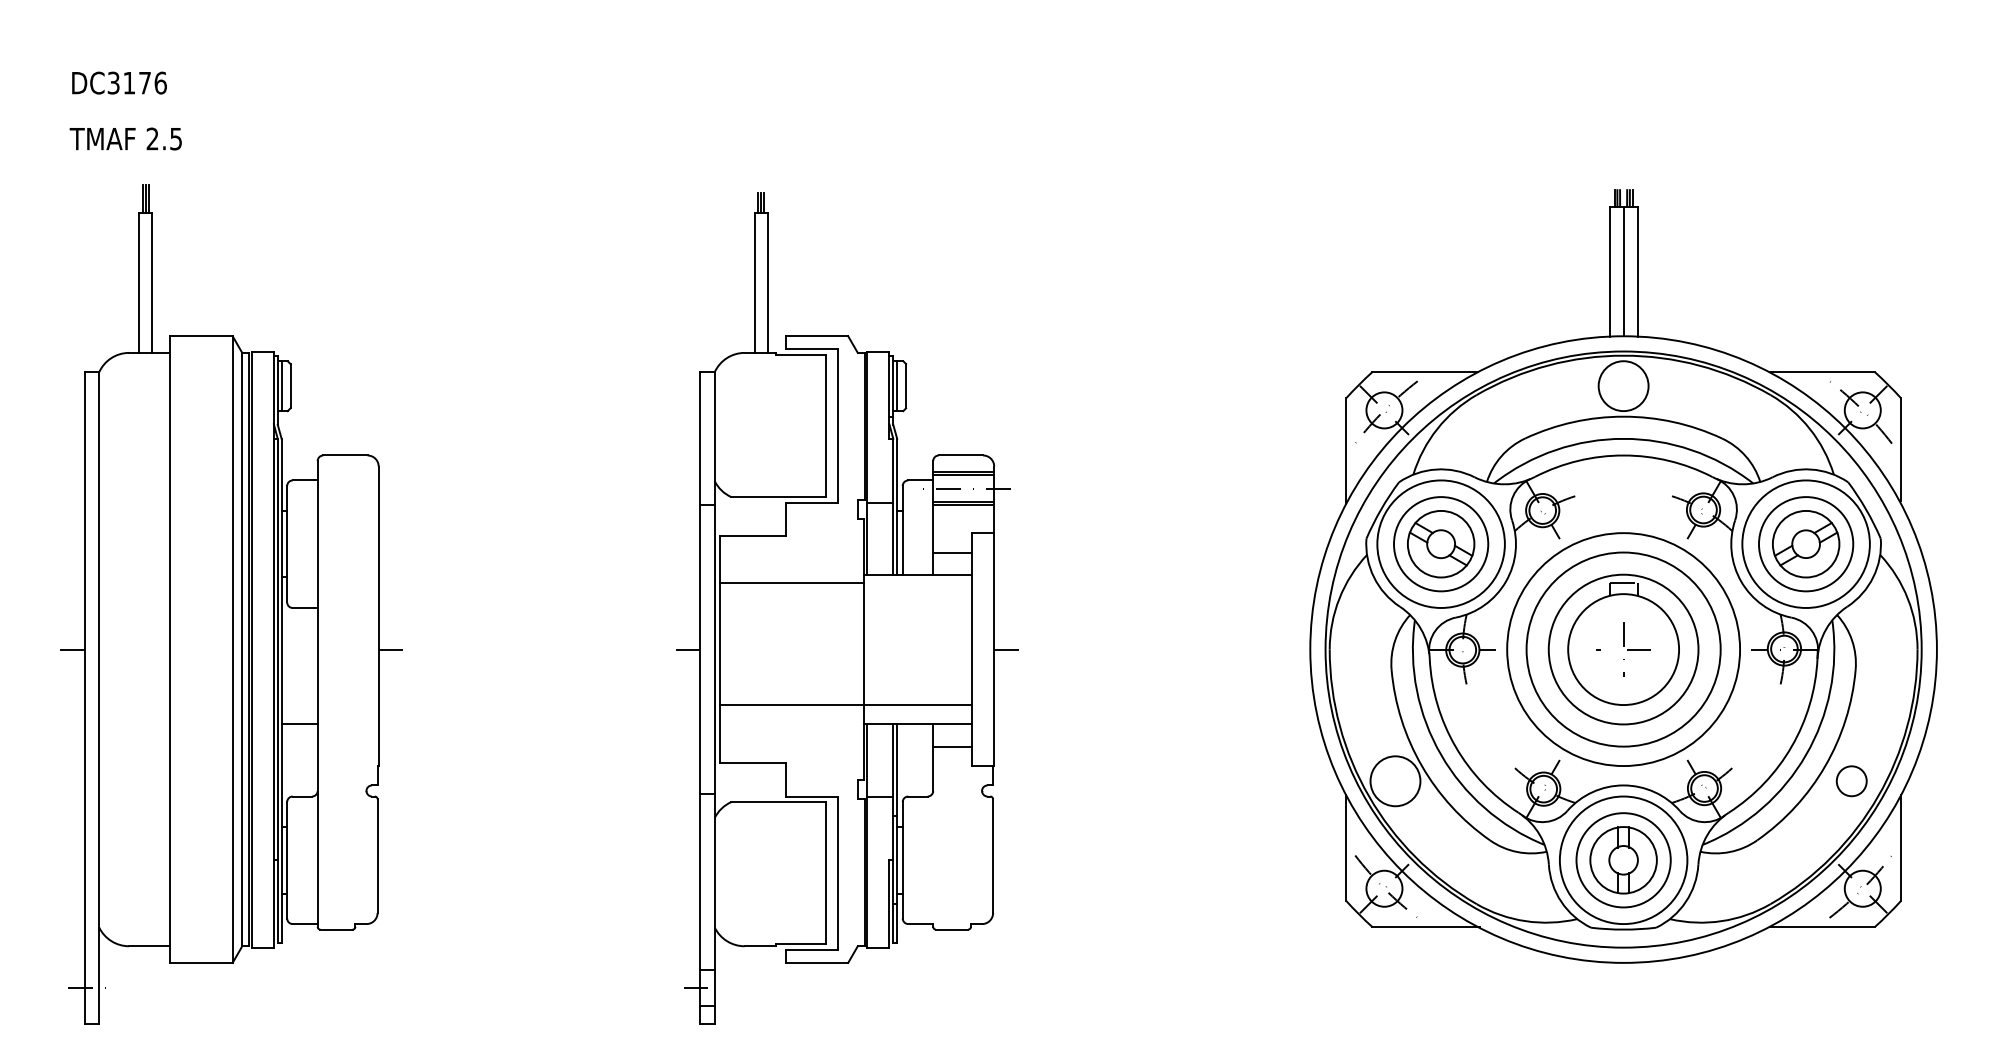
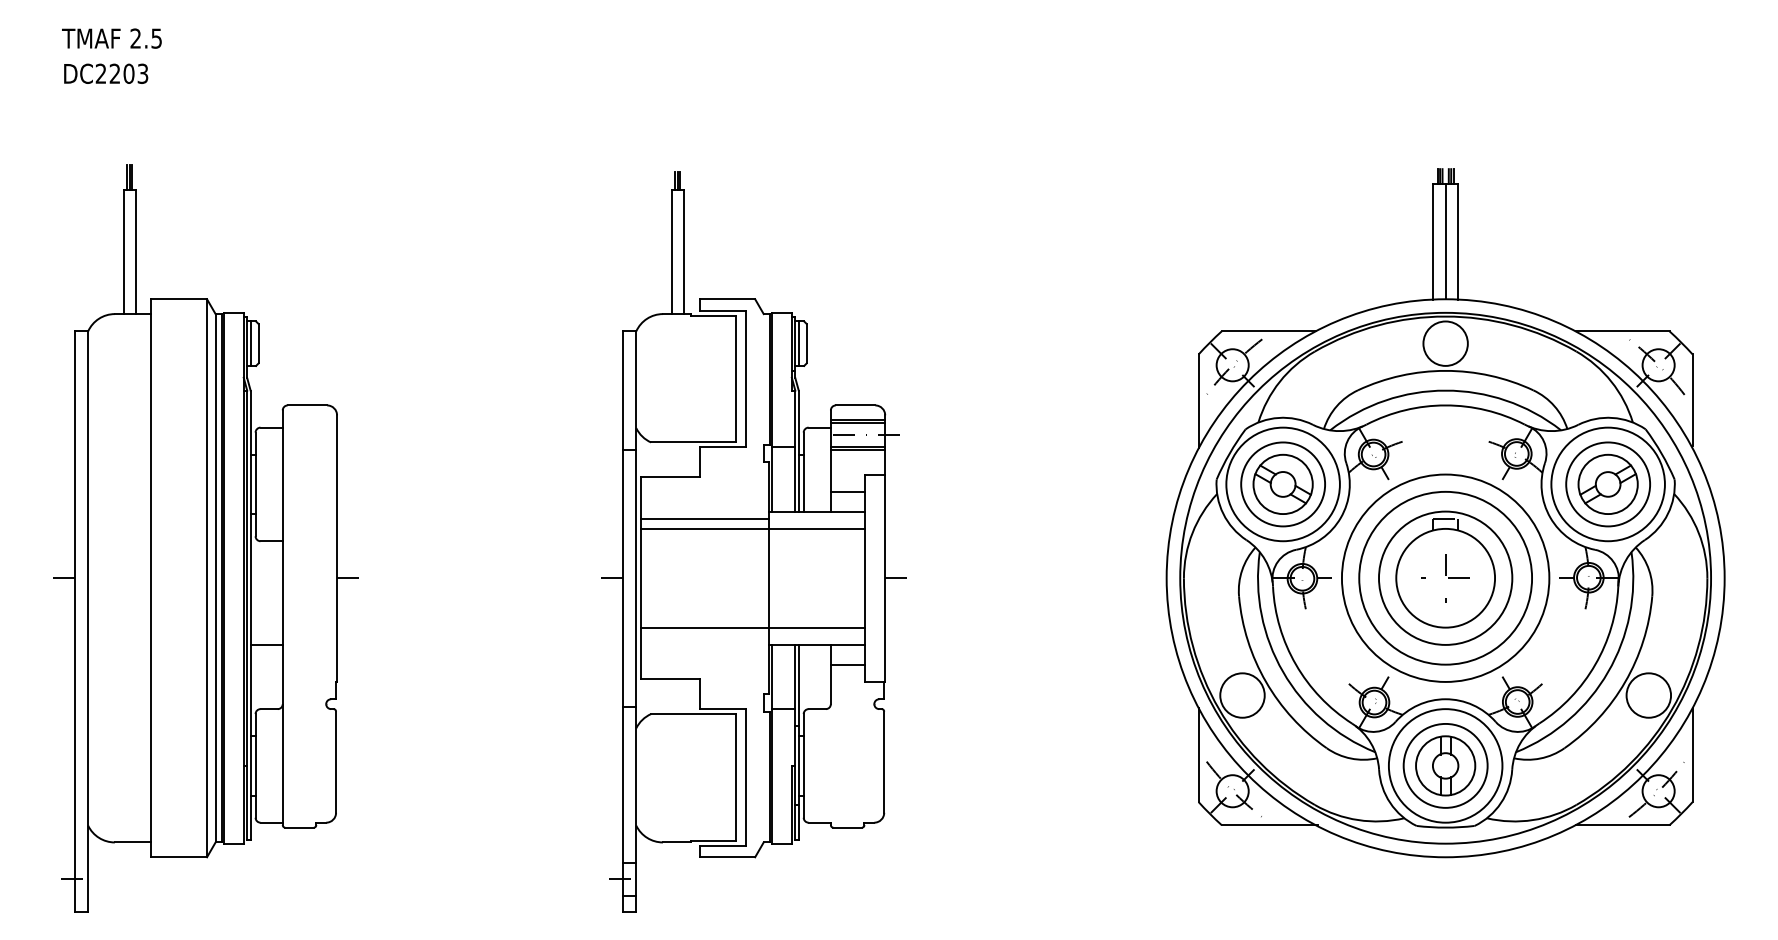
text: (136, 82) -> (121, 73), DC3176 -> DC2203
text: (125, 138) -> (111, 38), moved
line: (845, 593) -> (752, 528), added
circle: (1851, 781) -> (1648, 695), size x1.67

